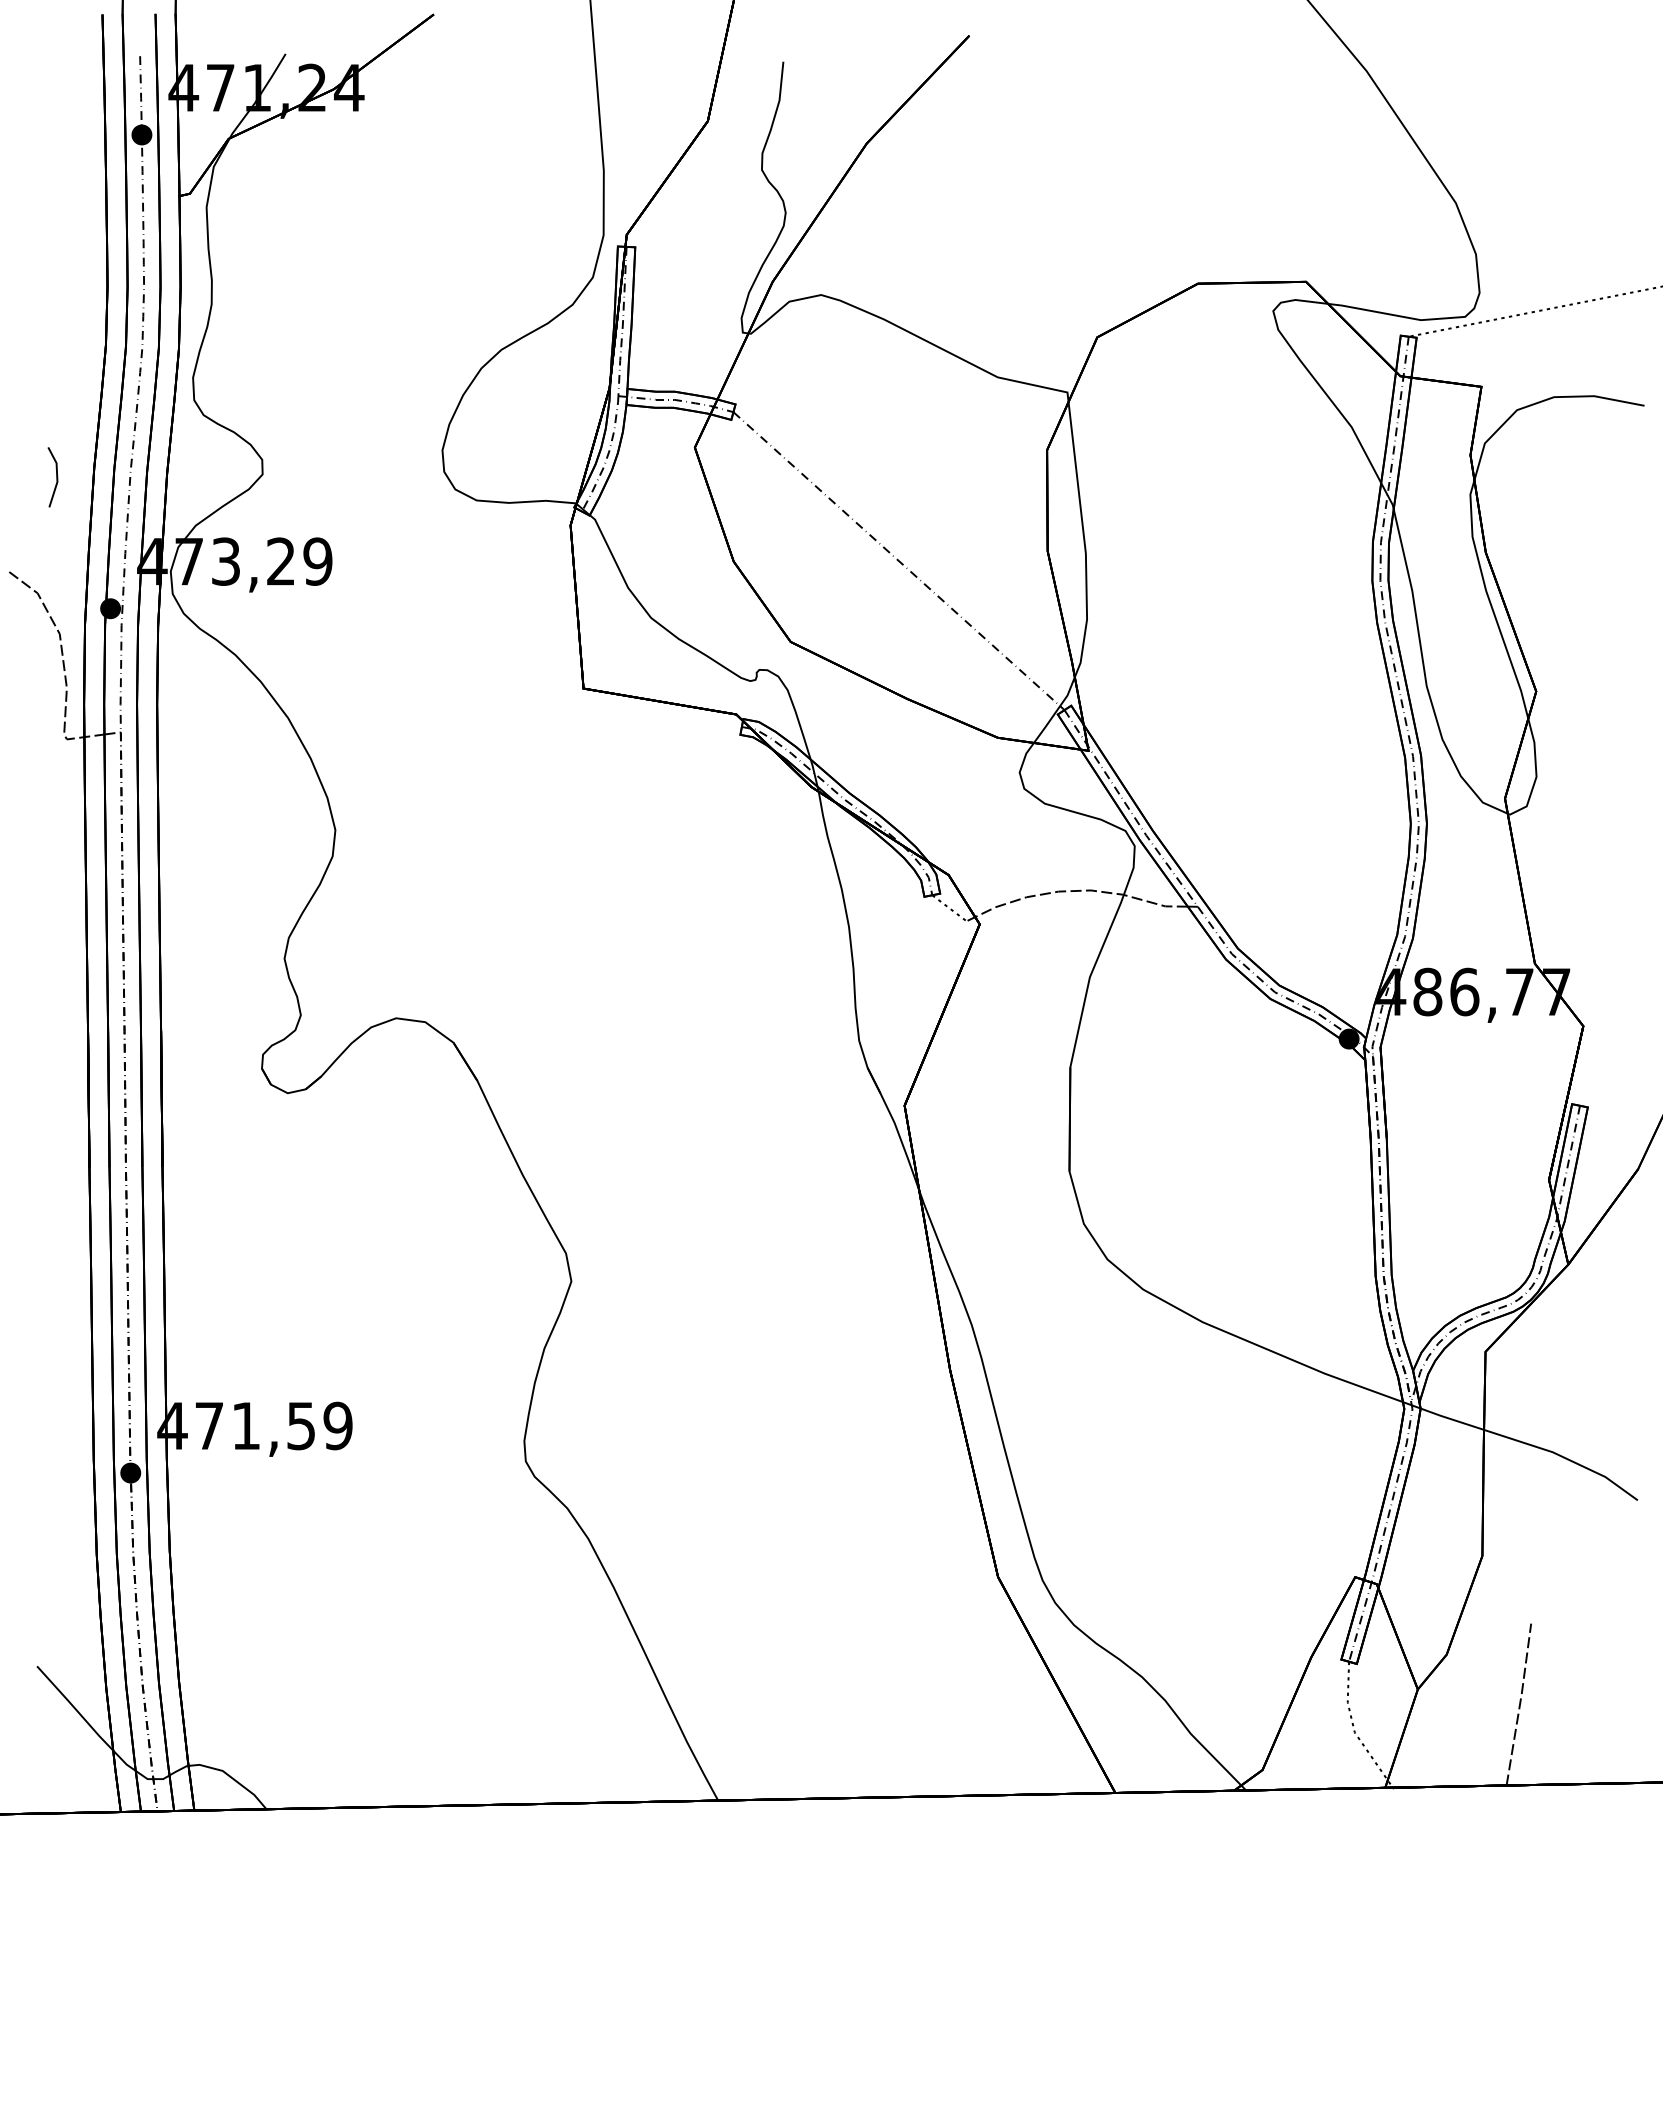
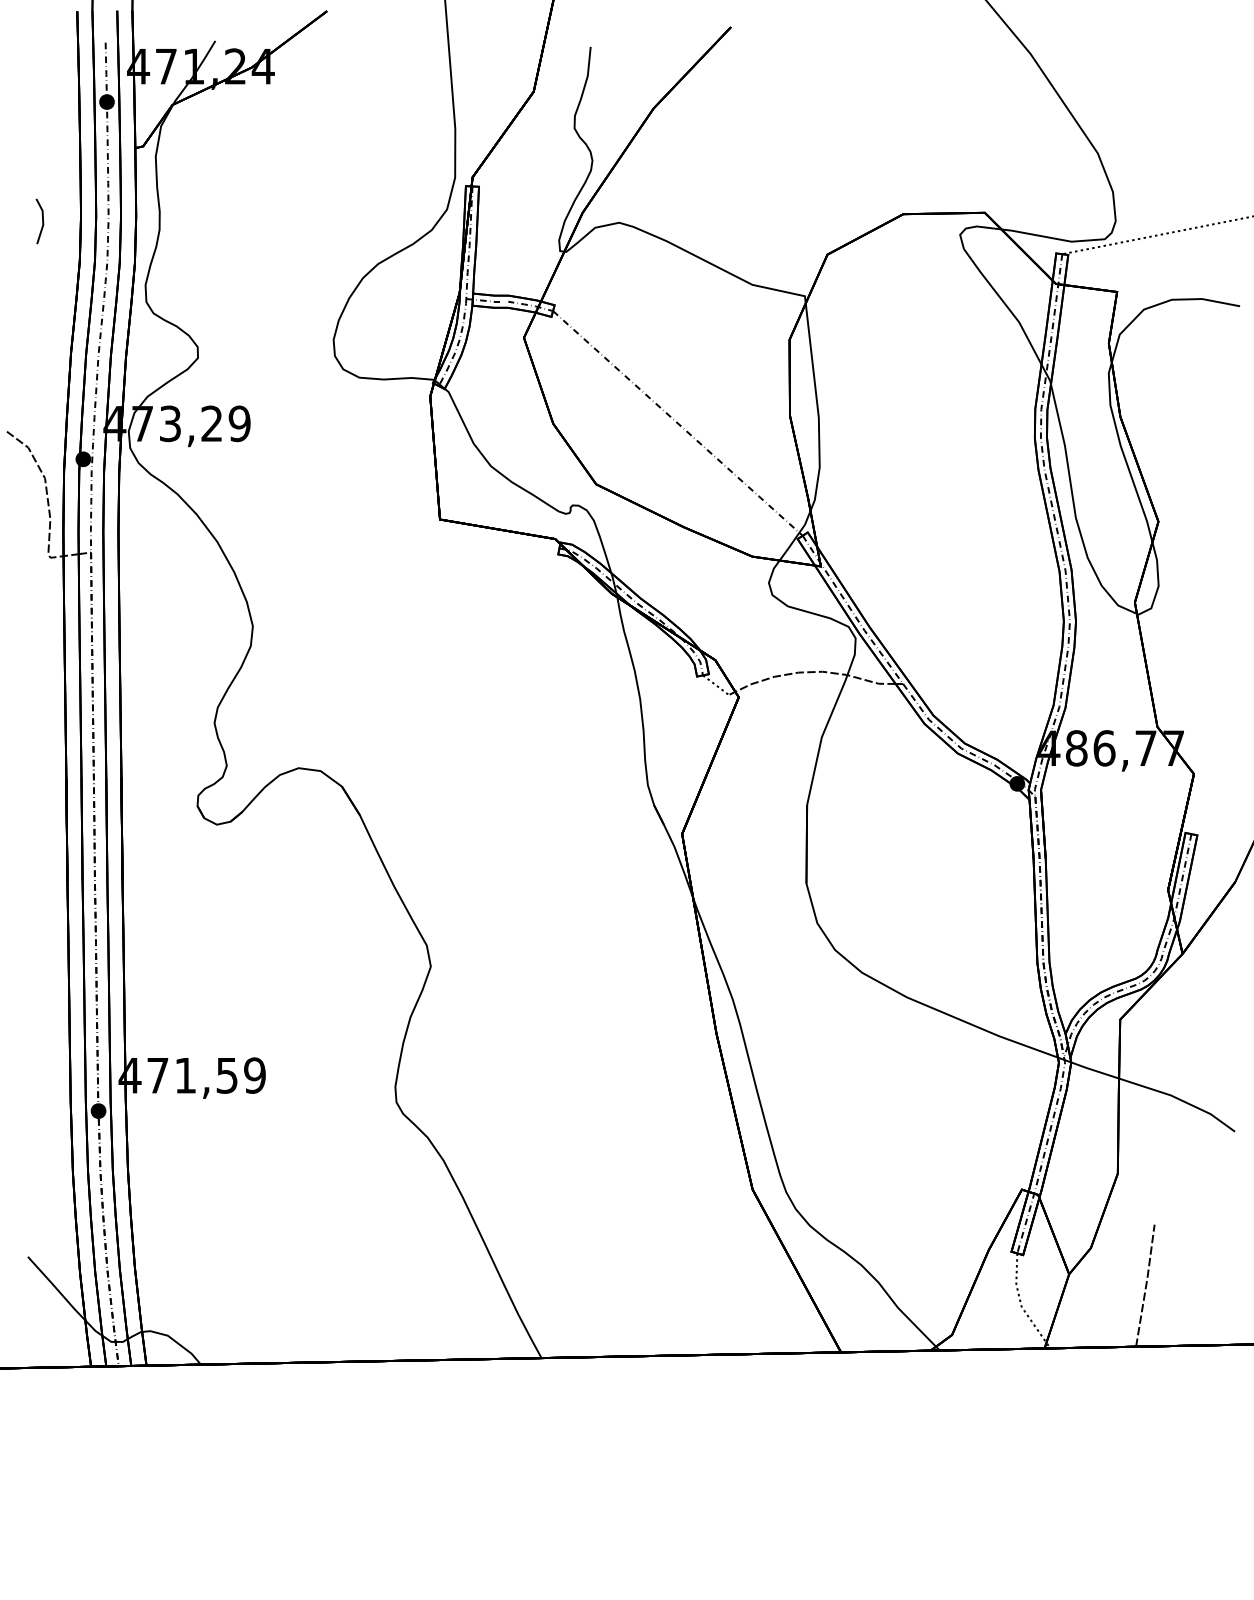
line: (56, 477) -> (42, 221), moved

